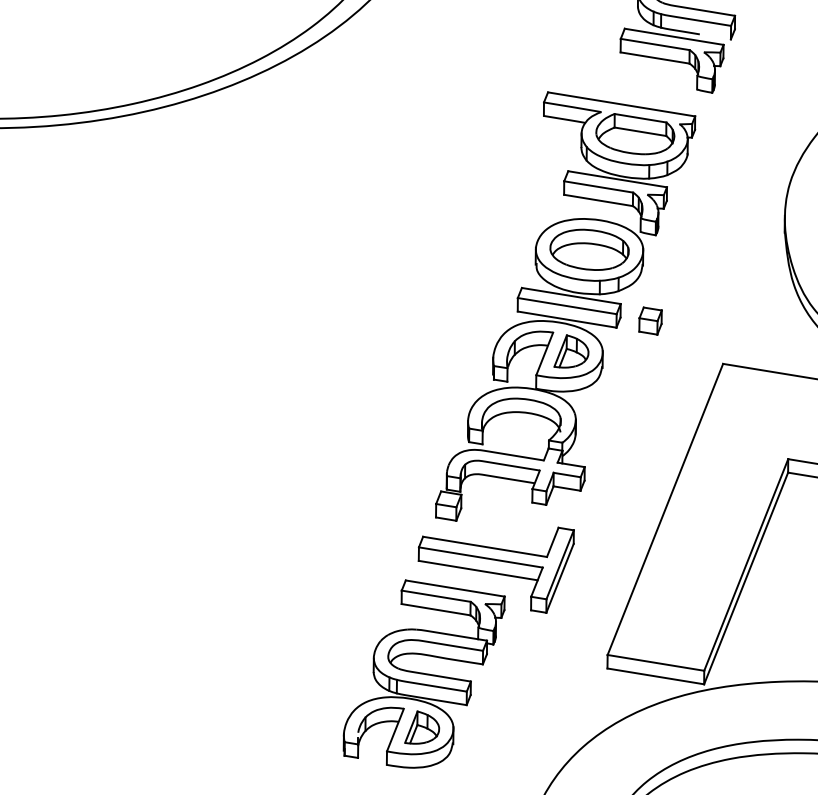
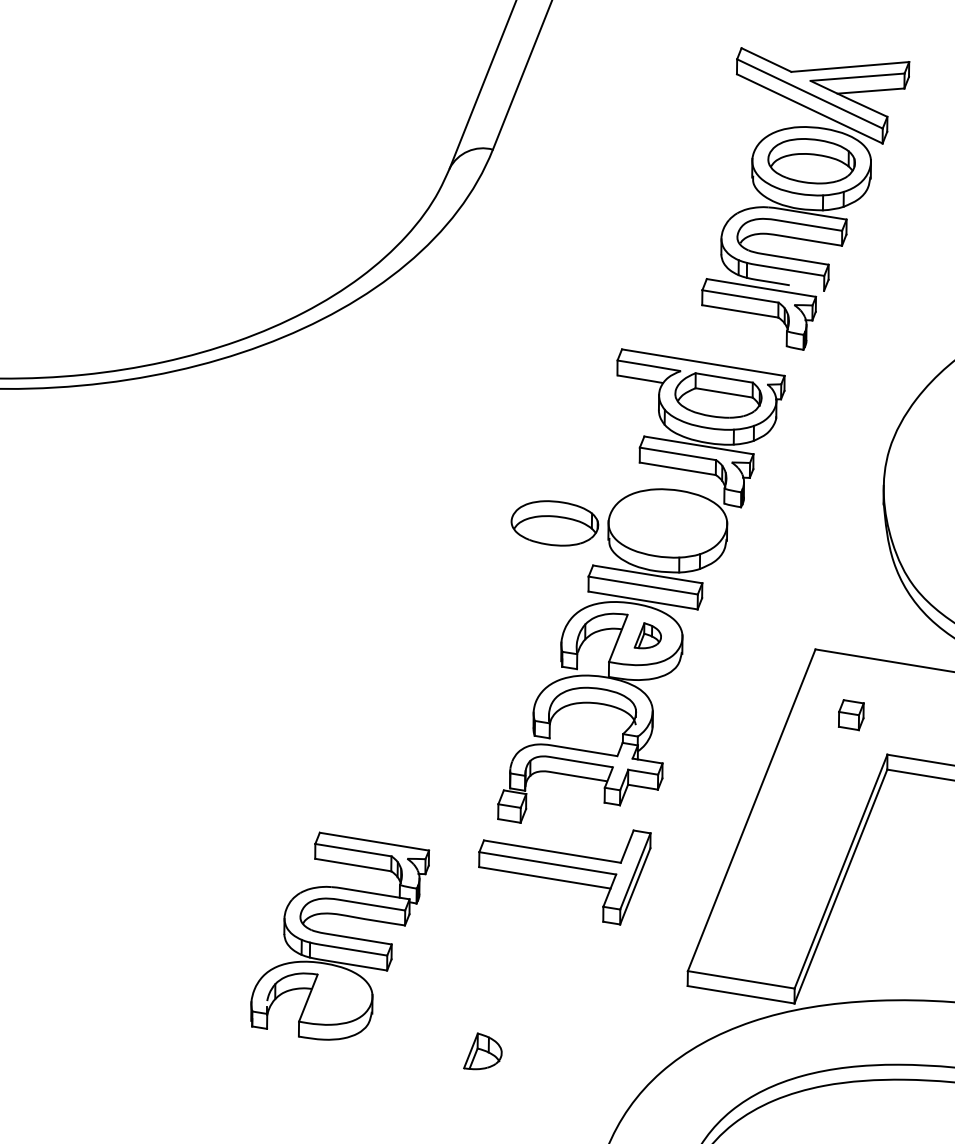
part: (589, 249) -> (554, 523), moved
part: (650, 321) -> (851, 715), moved
part: (571, 351) -> (647, 635), size x0.7
part: (424, 673) -> (340, 935), moved

